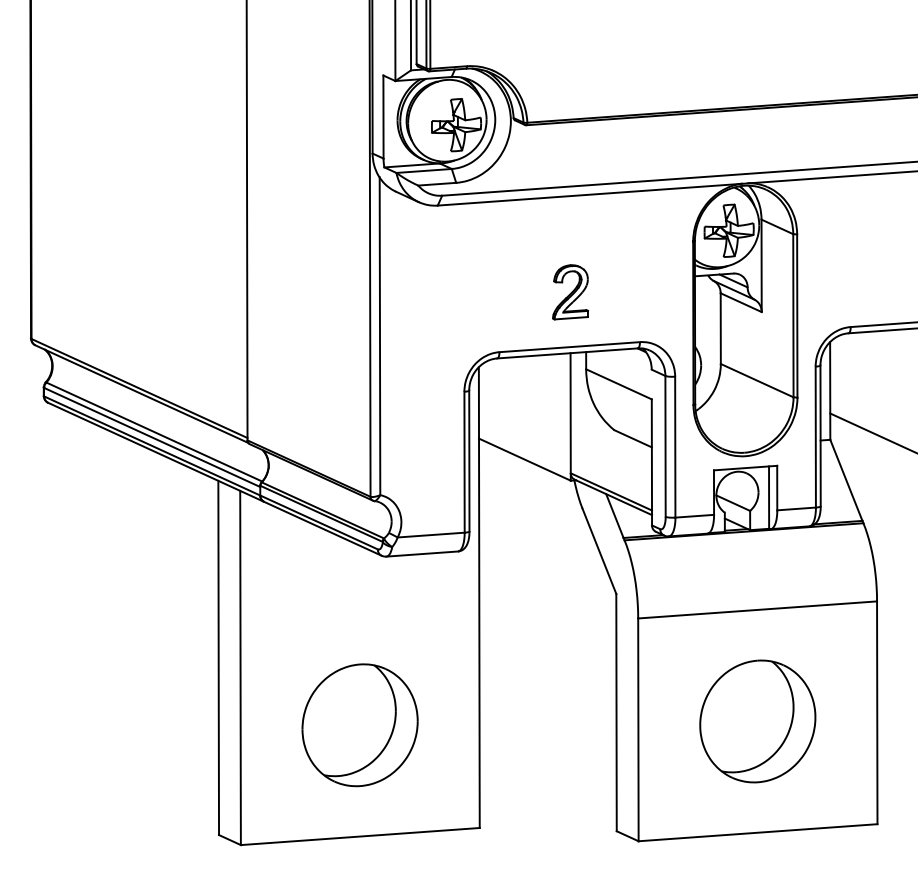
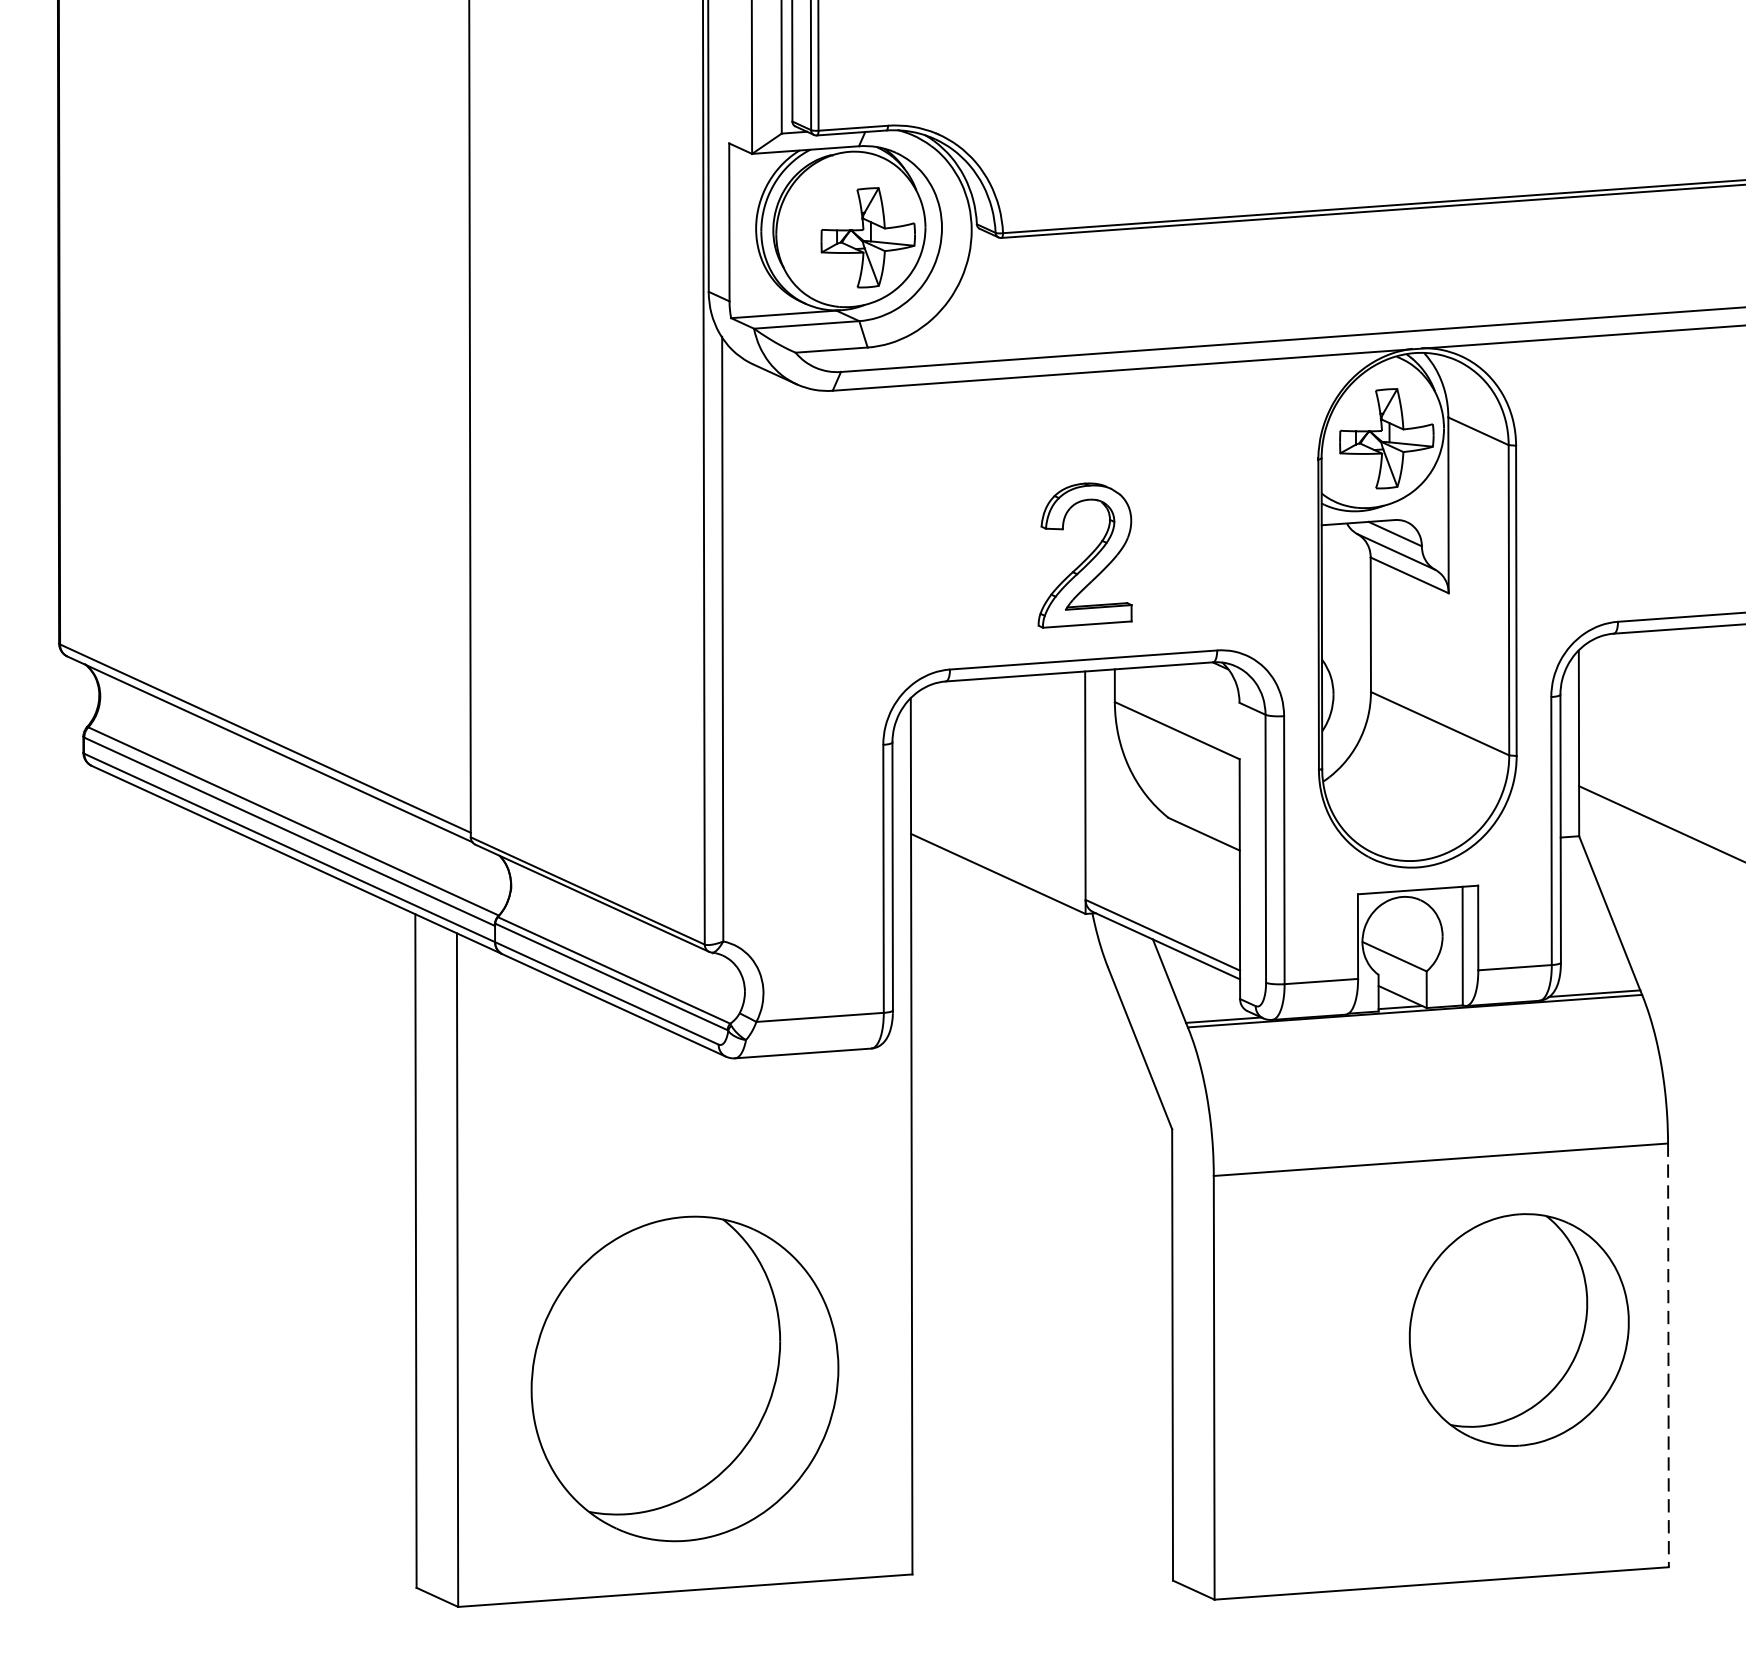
part: (570, 292) -> (1085, 556), size x1.4
line: (877, 713) -> (1668, 1356), solid -> dashed
part: (757, 721) -> (1518, 1330), moved
part: (359, 725) -> (683, 1379), size x1.4

